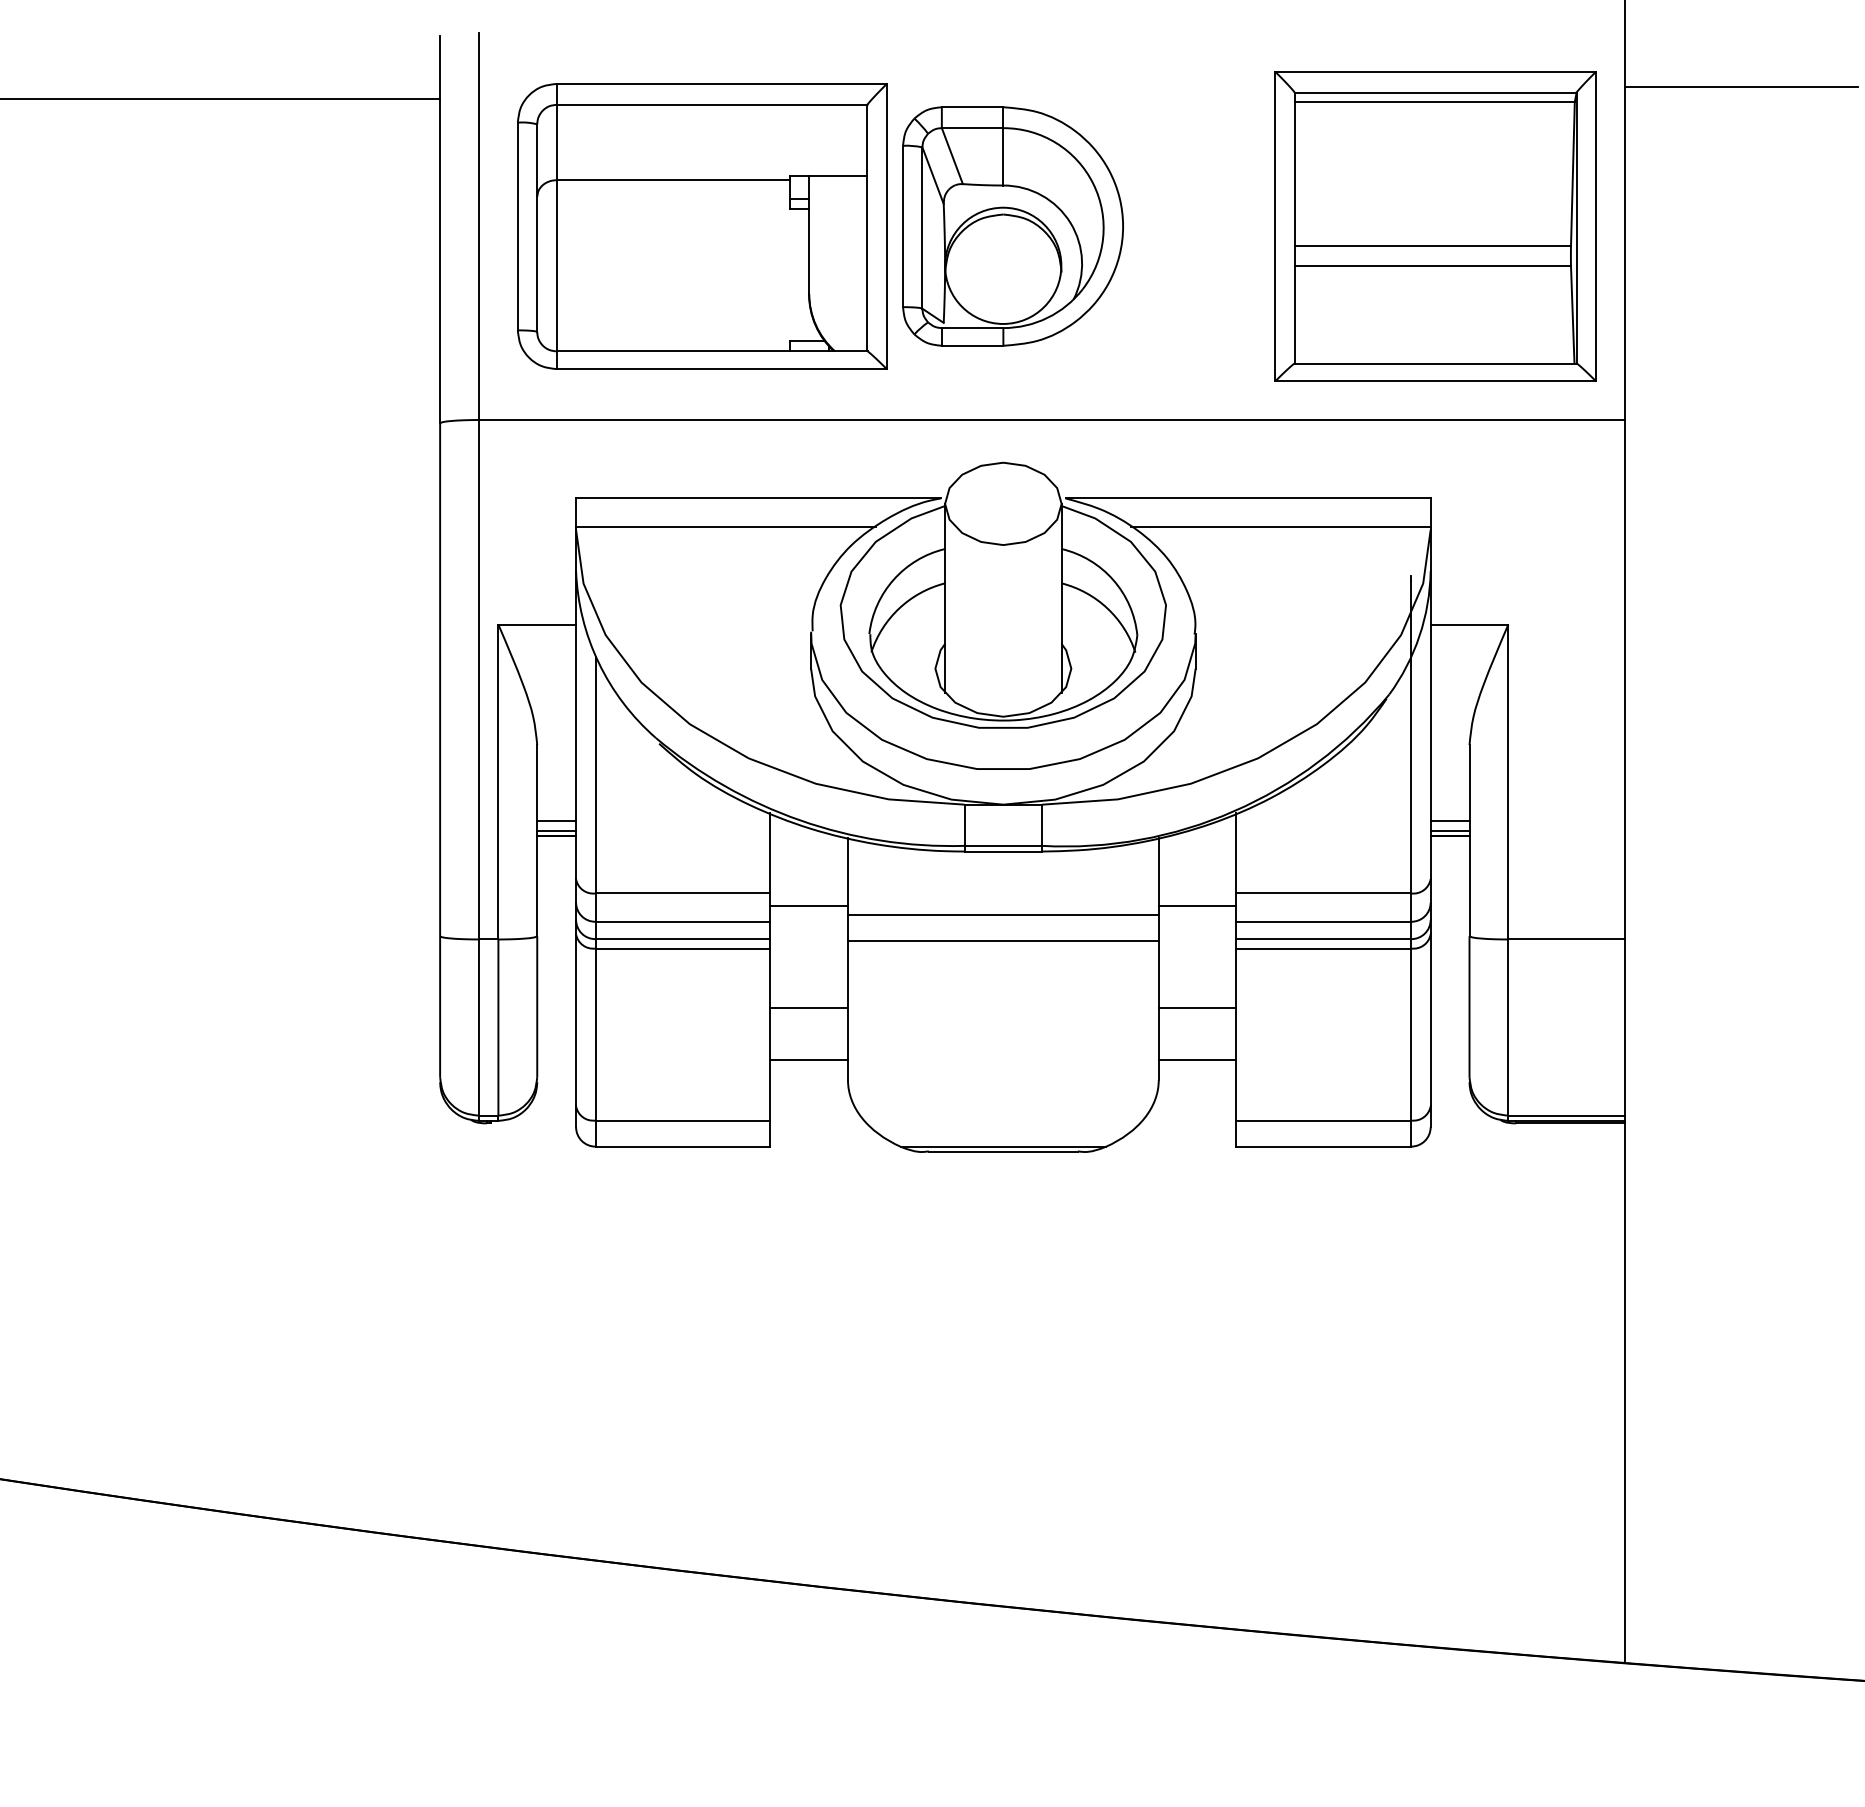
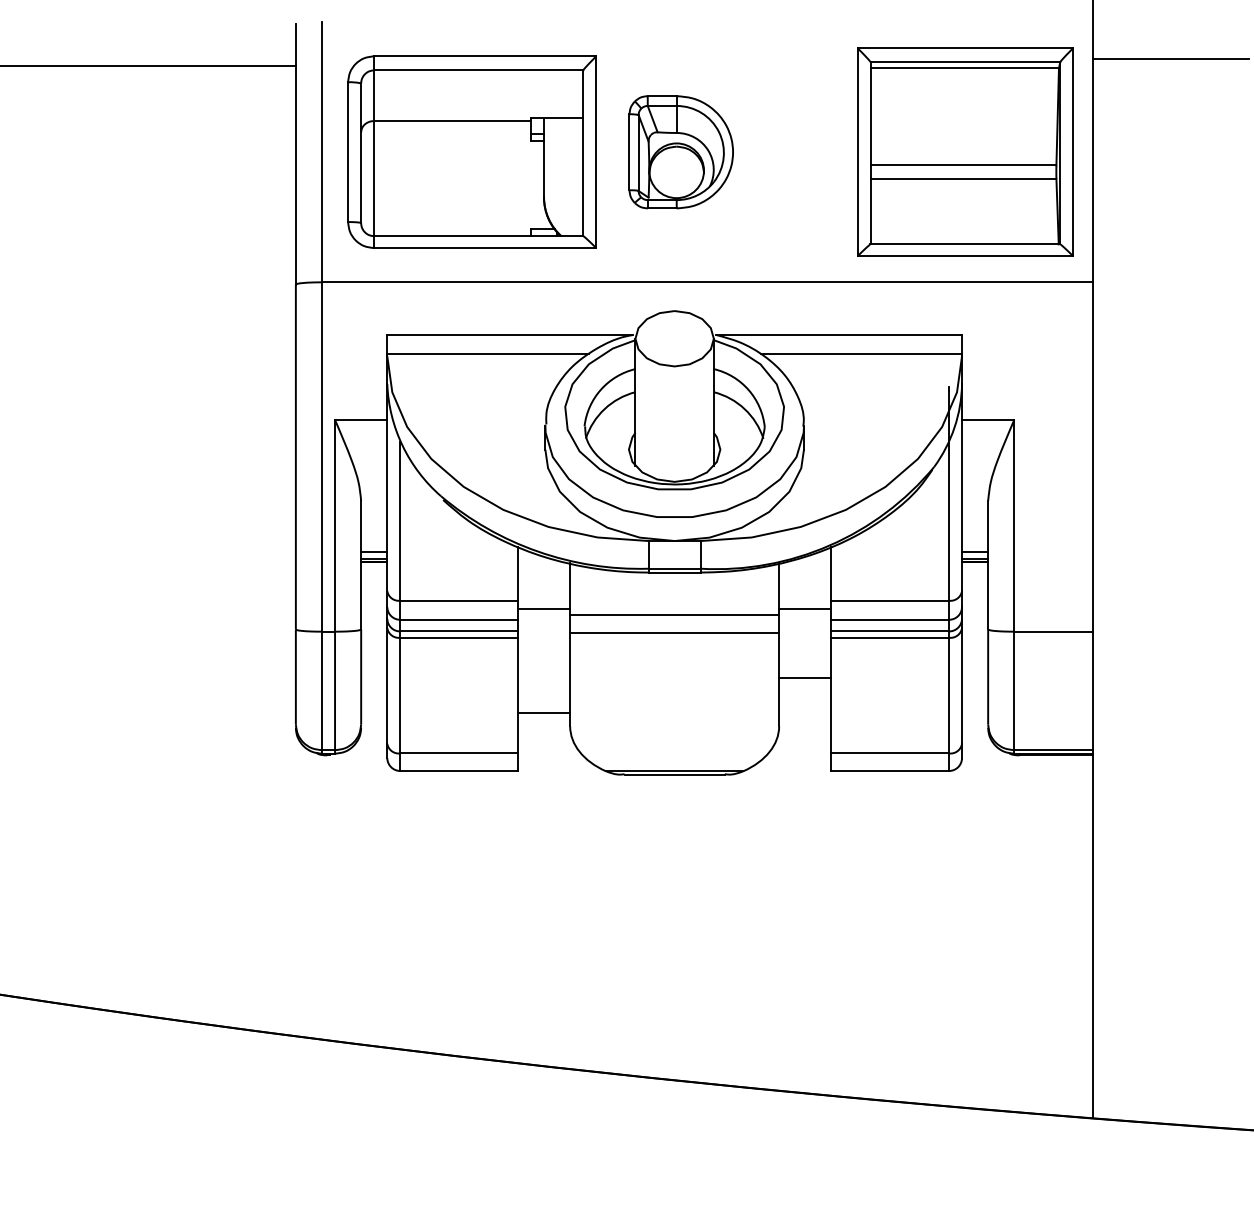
part: (1013, 226) -> (681, 152), size x0.7
line: (808, 1007) -> (543, 677), removed
line: (1197, 1059) -> (805, 712), removed

